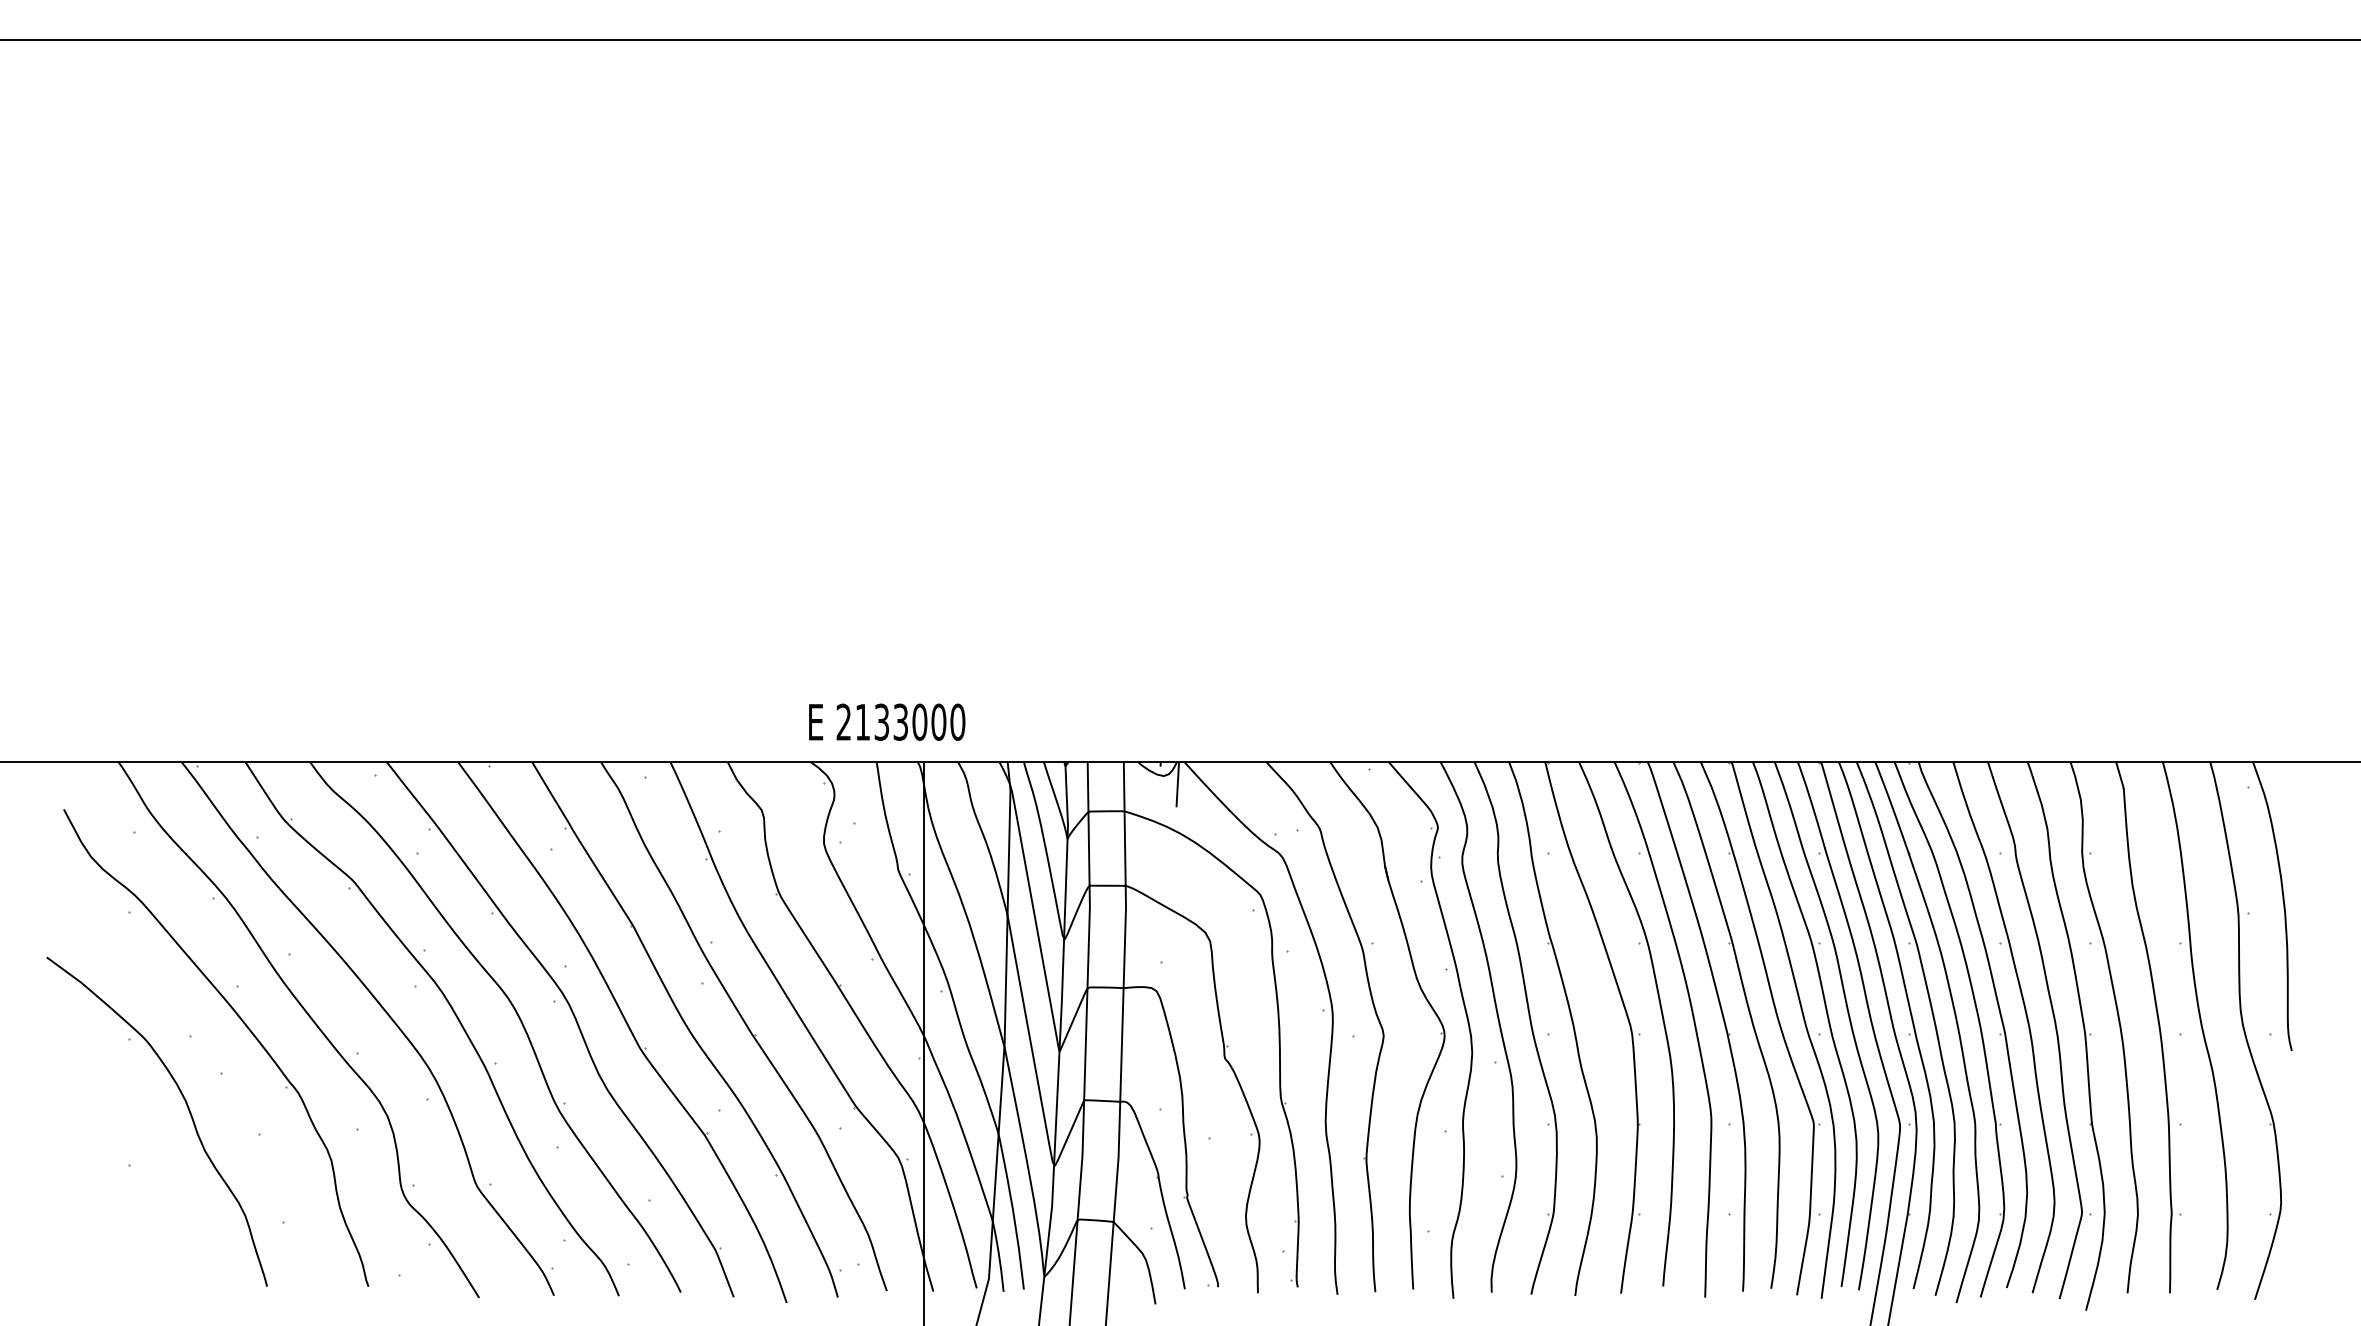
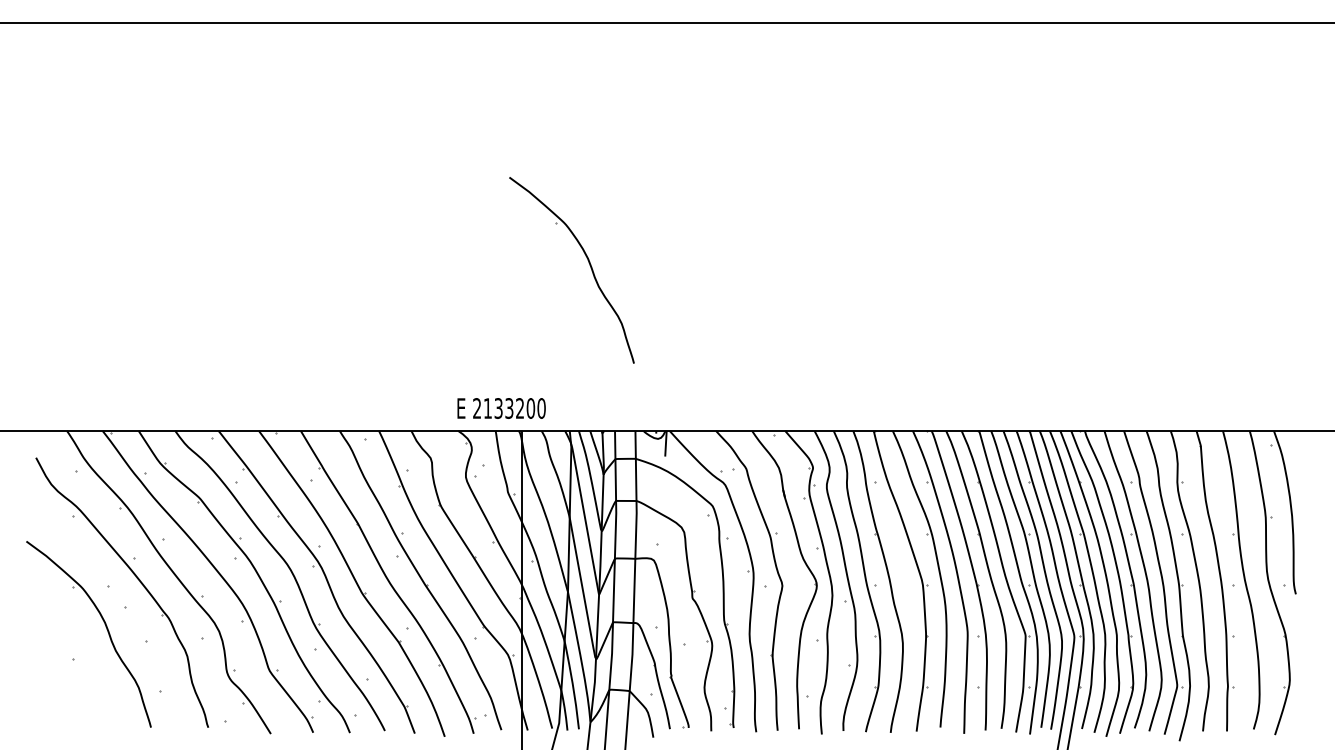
part: (1040, 465) -> (588, 263), added
text: (920, 722) -> (520, 408), 2133000 -> 2133200

